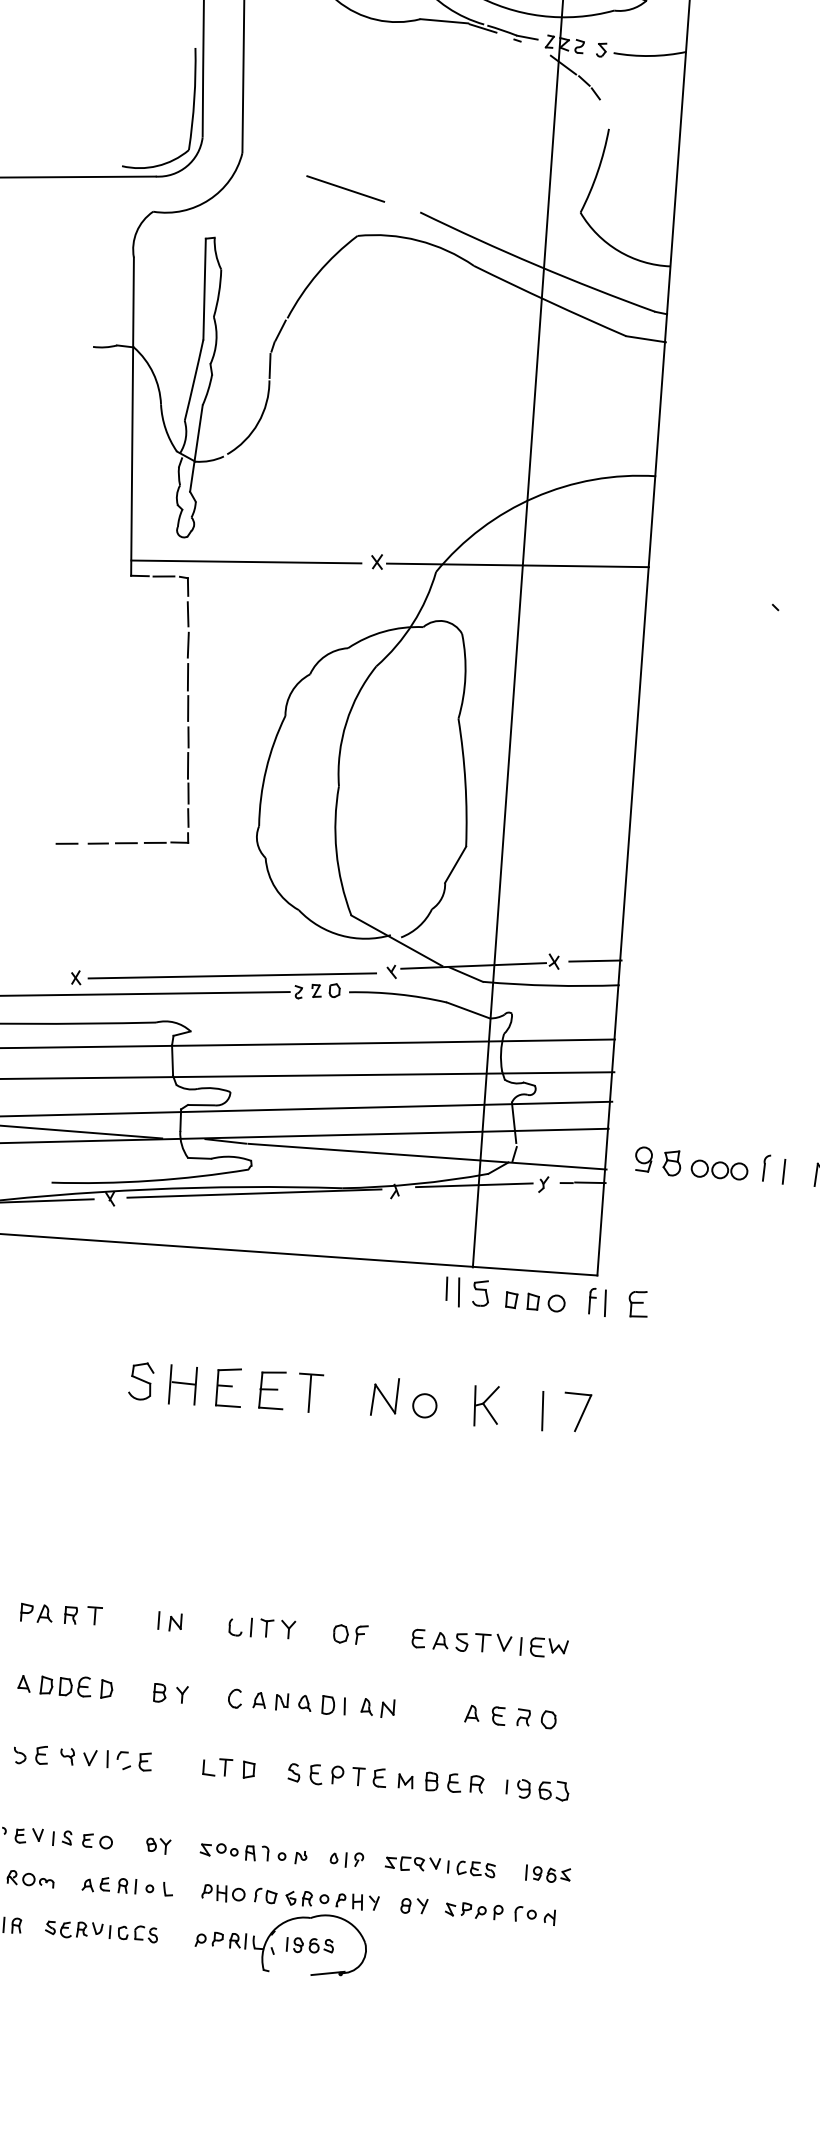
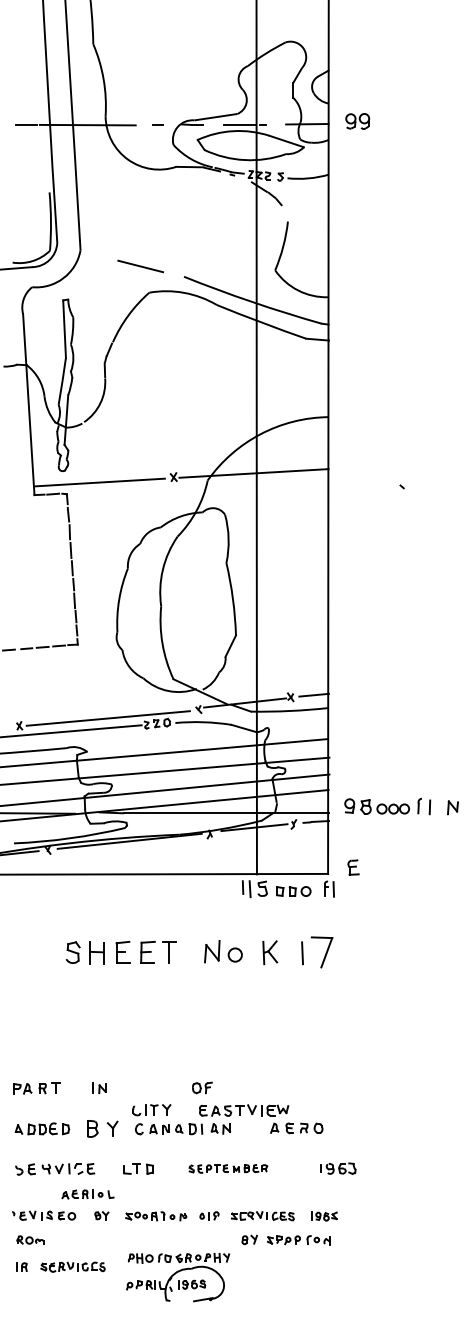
part: (638, 1304) -> (353, 867), moved
part: (577, 1412) -> (322, 952), size x1.4
part: (261, 1628) -> (151, 1110), moved
part: (490, 1643) -> (244, 1110), moved
part: (170, 1694) -> (102, 1129), size x1.6
part: (386, 1778) -> (228, 1168), size x0.7
part: (538, 1789) -> (338, 1168), moved
part: (126, 1886) -> (87, 1194), moved
part: (287, 1931) -> (178, 1277), moved

